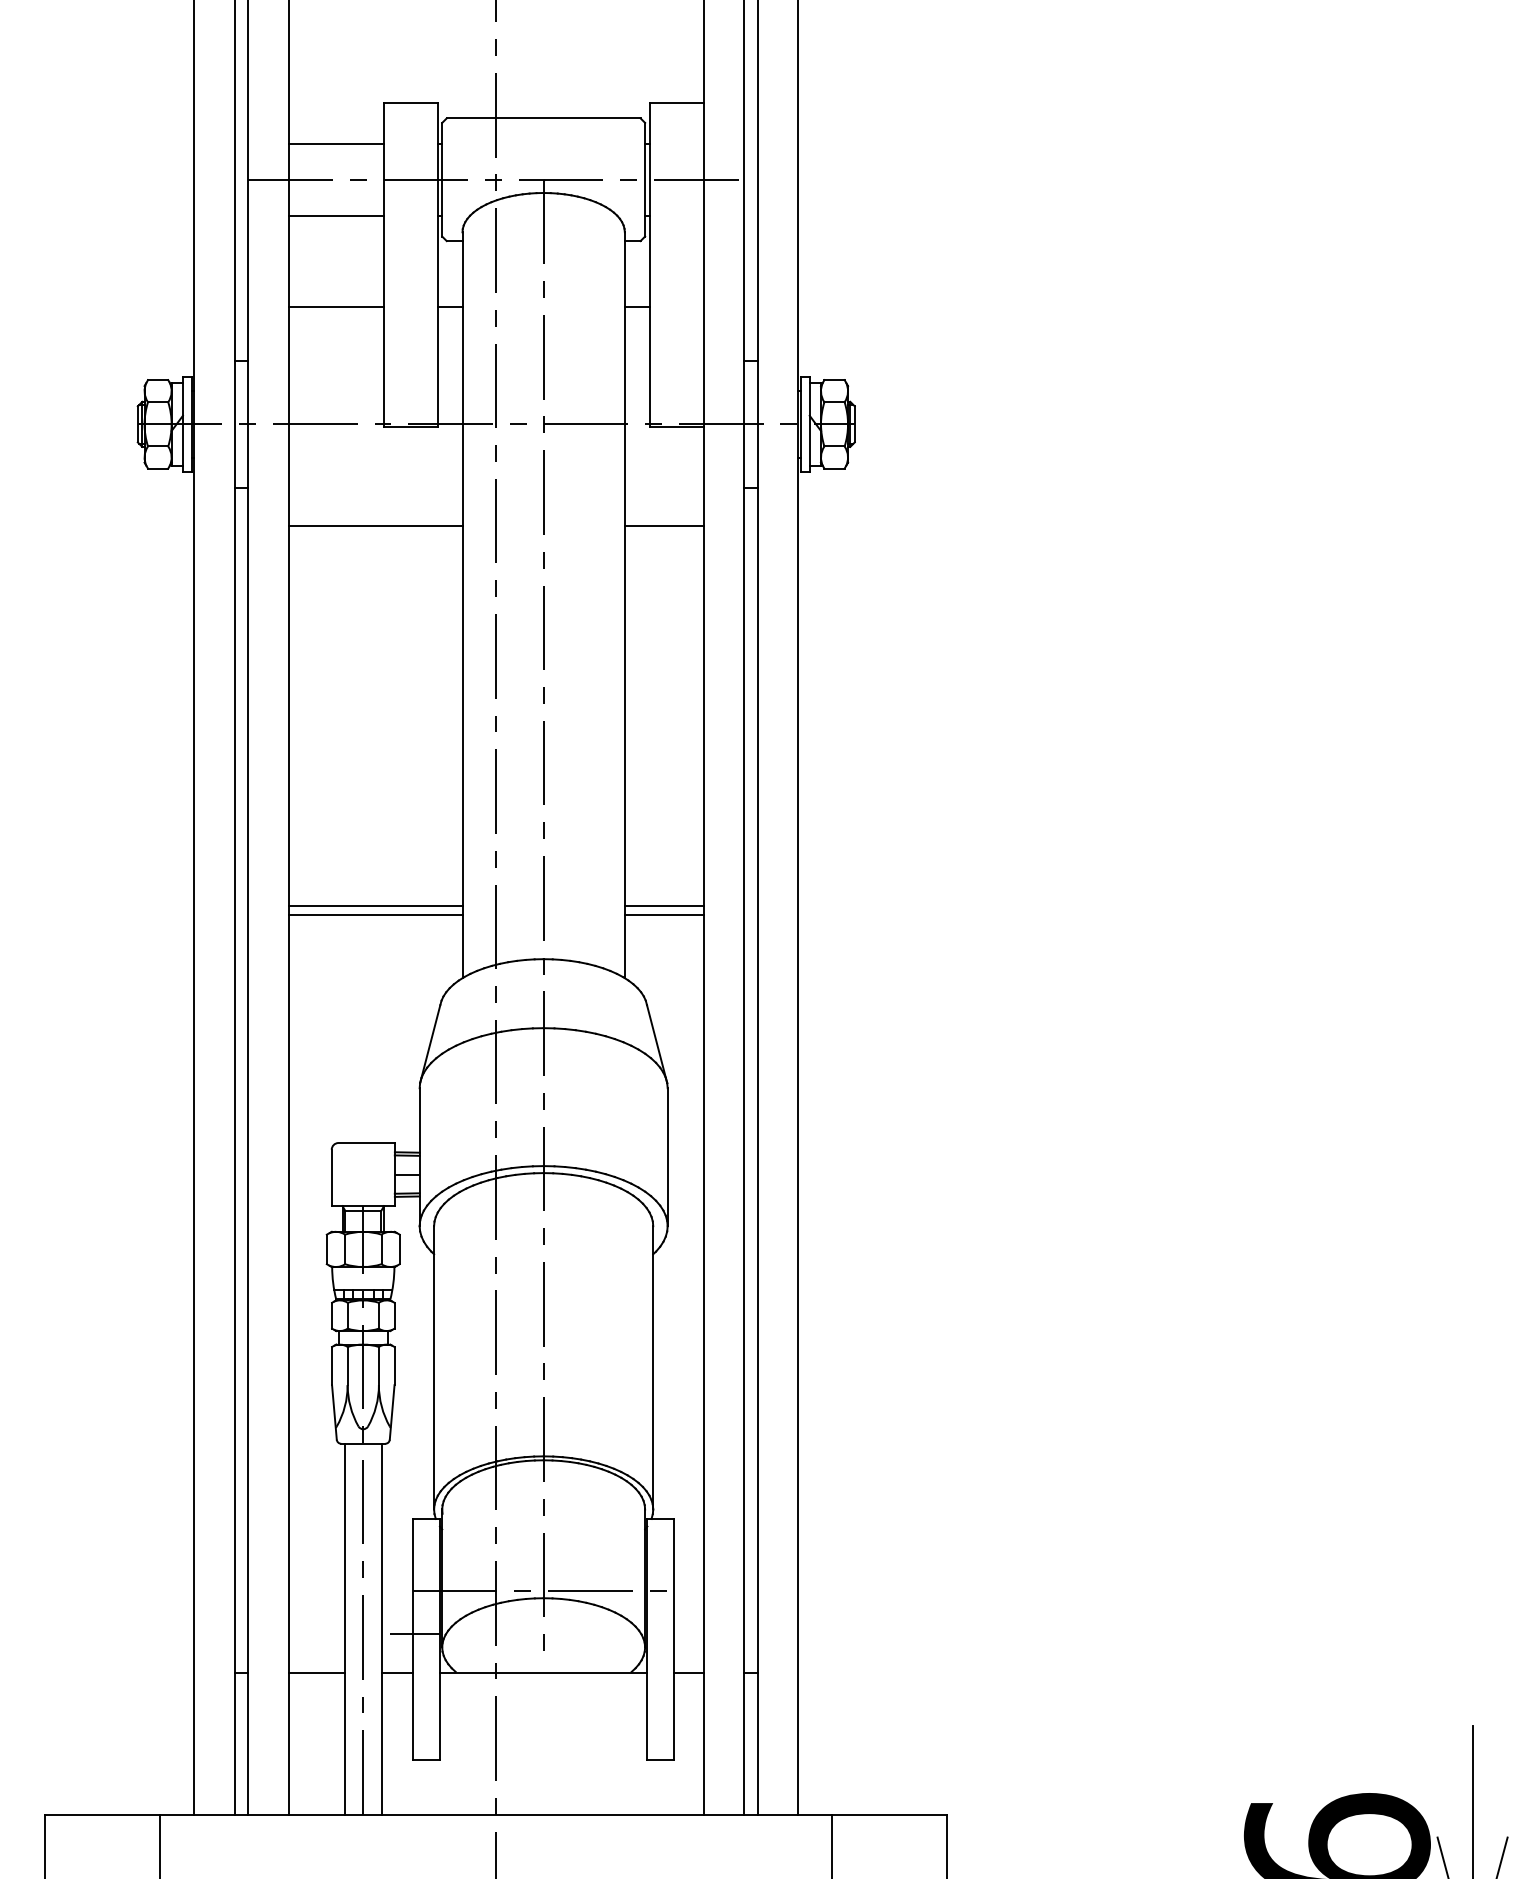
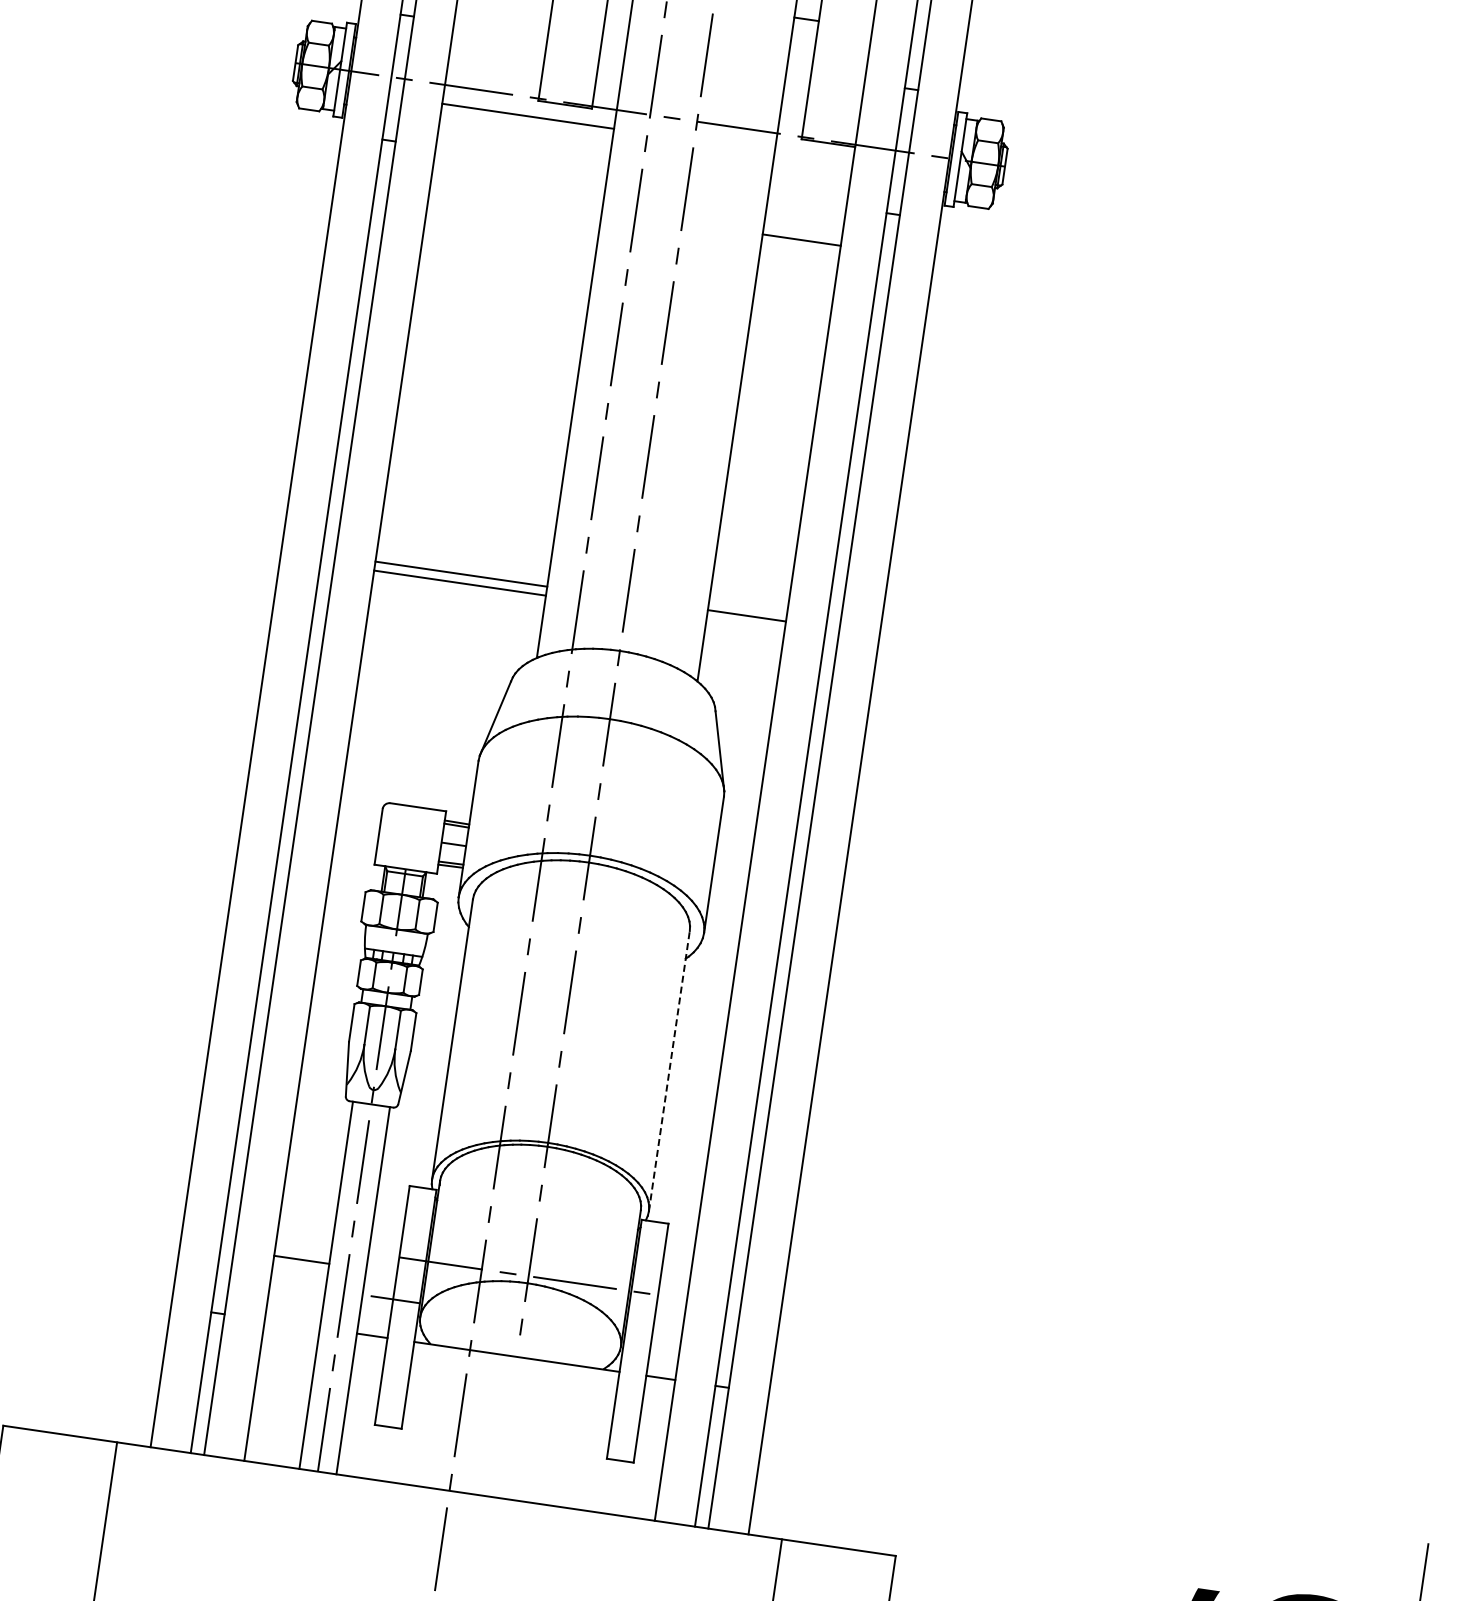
line: (375, 526) -> (527, 116), moved
line: (663, 915) -> (744, 624), removed
line: (653, 1367) -> (669, 1070), solid -> dashed
line: (316, 1672) -> (301, 1259), moved

